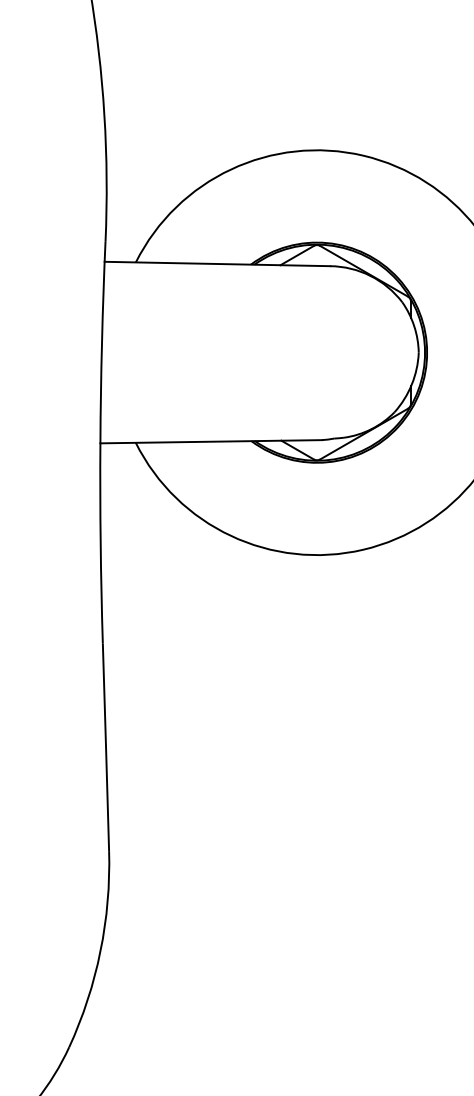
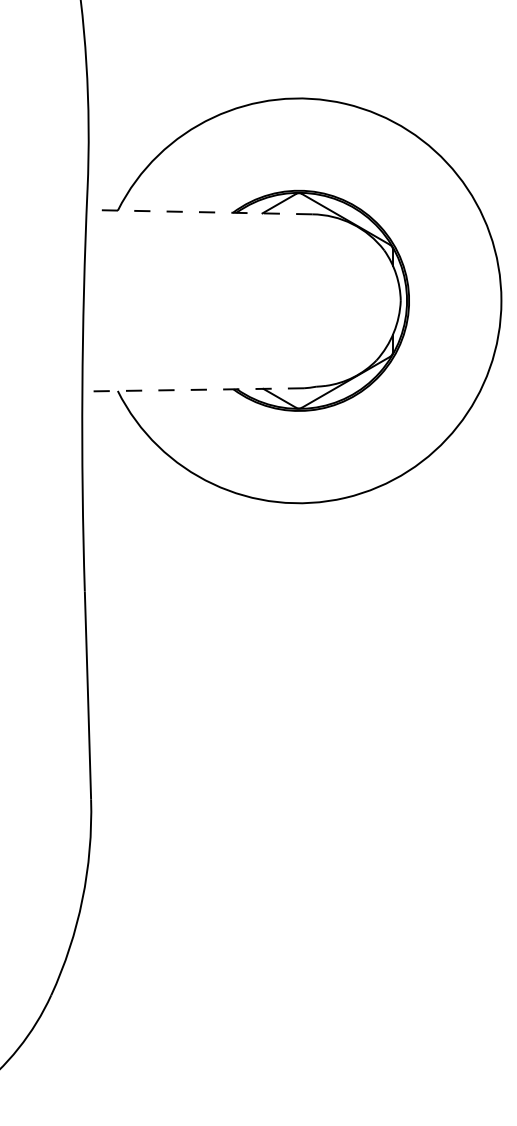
line: (217, 264) -> (199, 212), solid -> dashed
line: (211, 441) -> (193, 389), solid -> dashed

